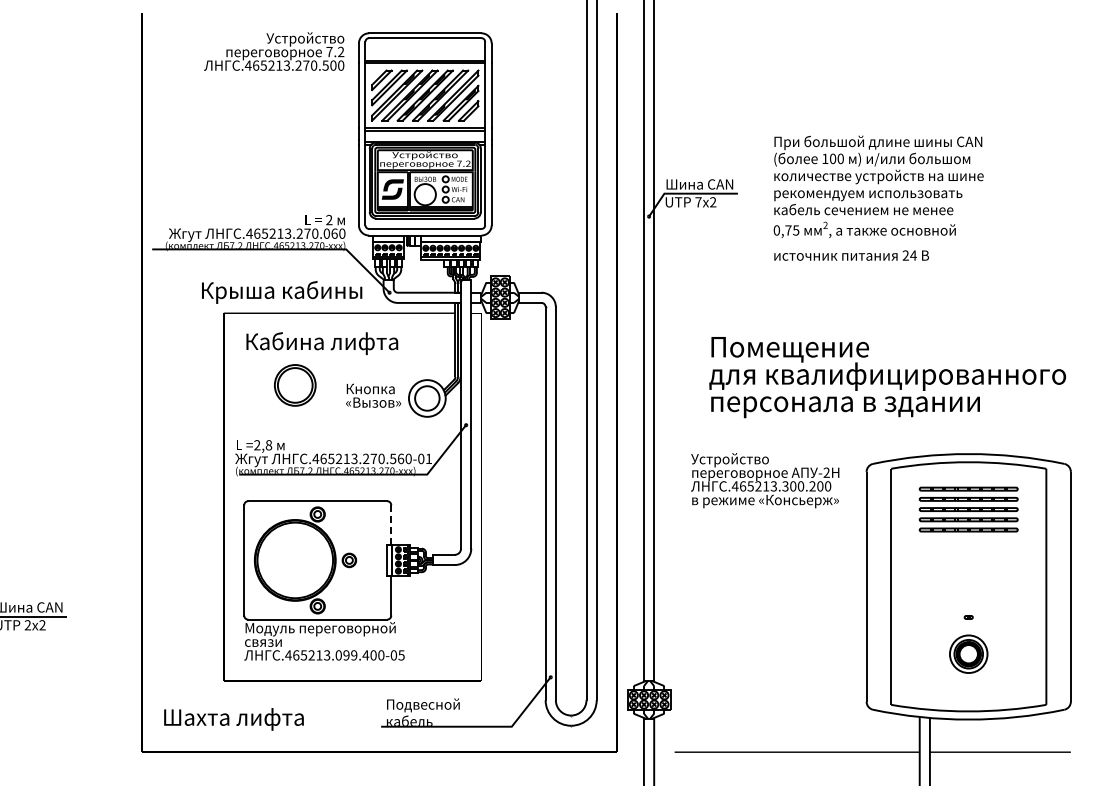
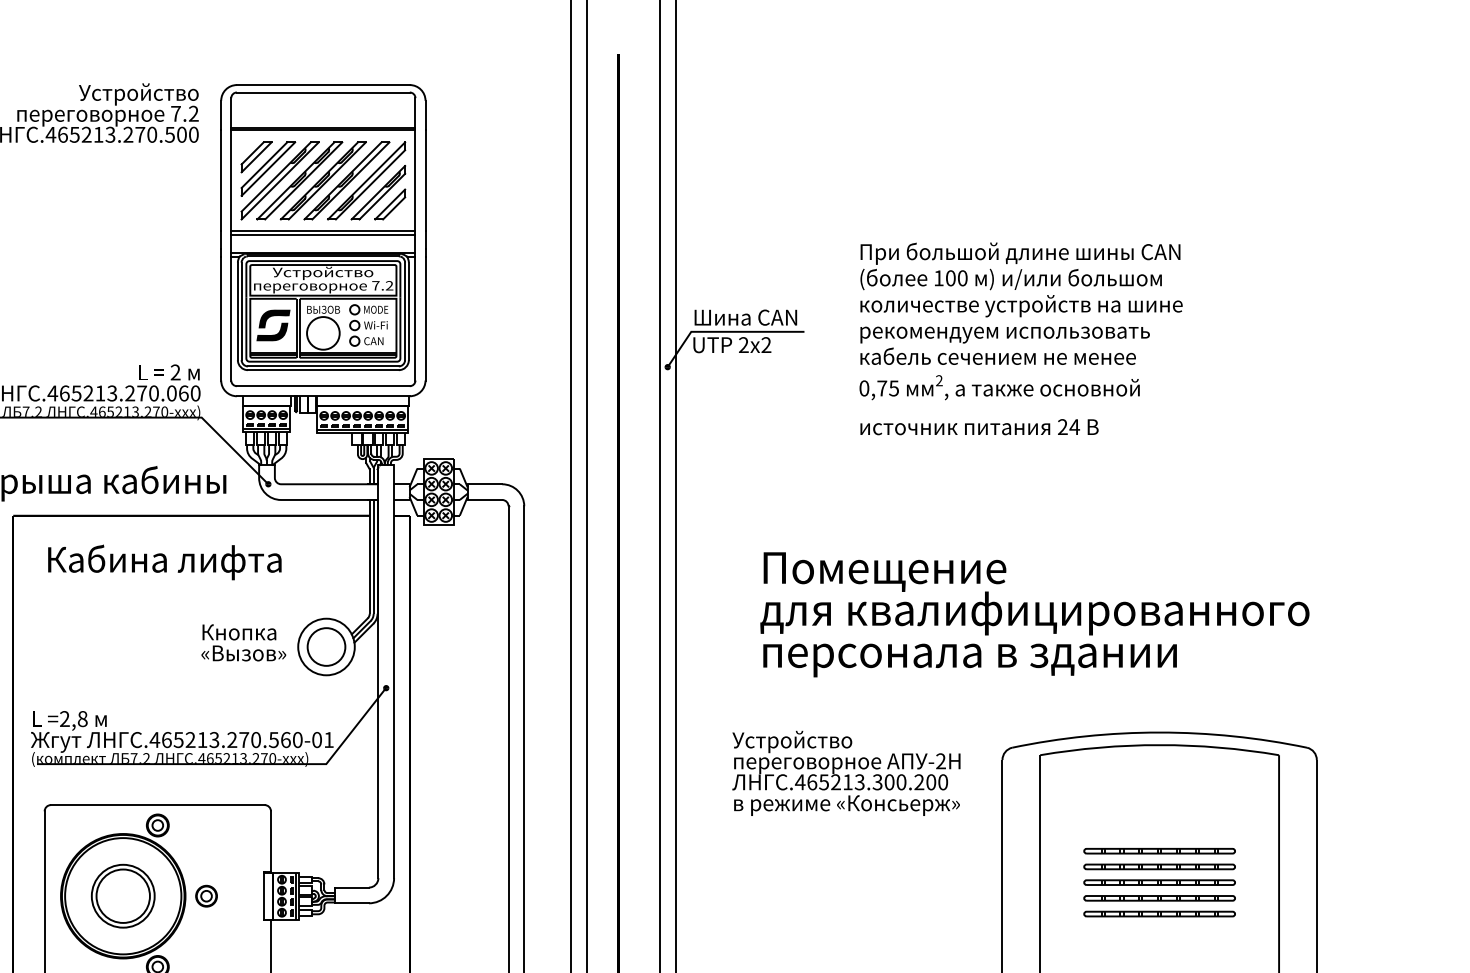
text: (698, 202) -> (743, 345), 7x2 -> 2x2
part: (295, 385) -> (123, 896), moved
part: (968, 509) -> (1159, 882), moved
line: (391, 524) -> (271, 840), dashed -> solid

